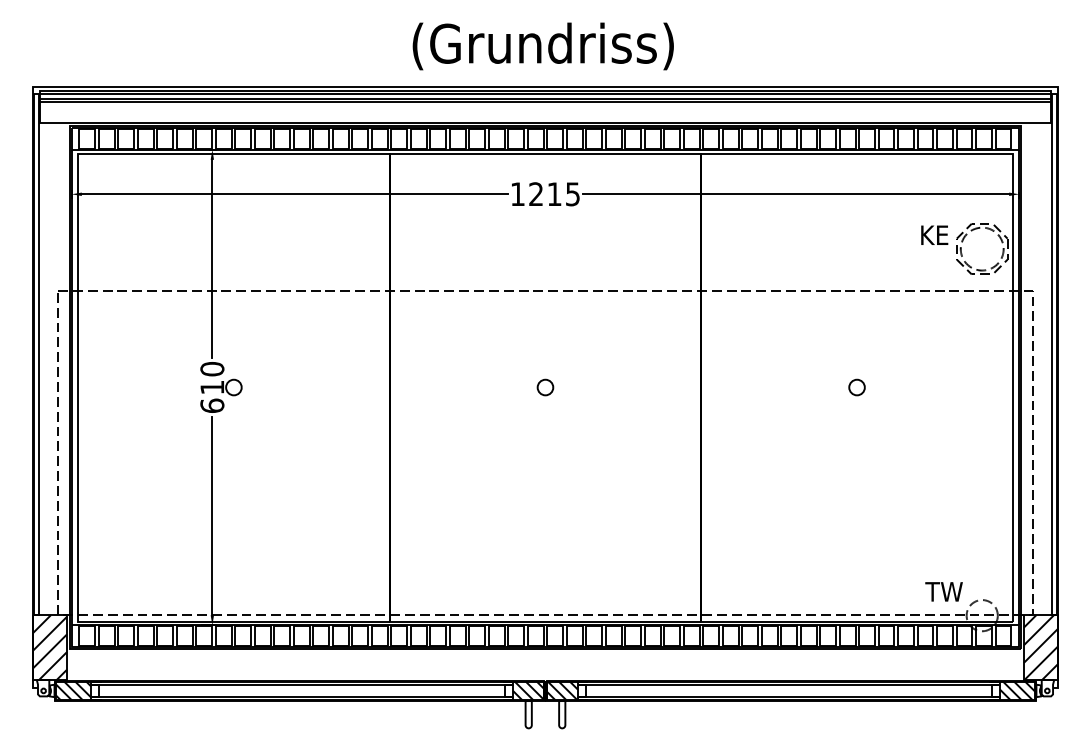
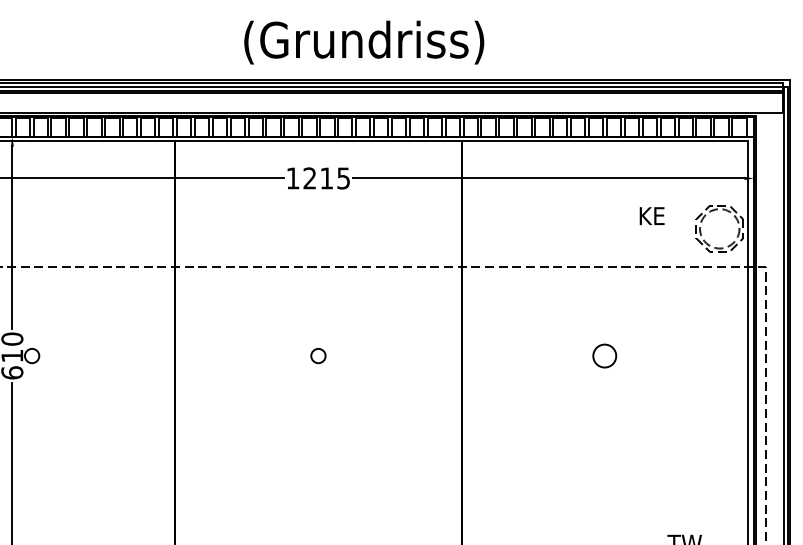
text: (542, 46) -> (363, 42), moved
text: (934, 234) -> (652, 215), moved
circle: (856, 387) -> (604, 356), size x1.6

